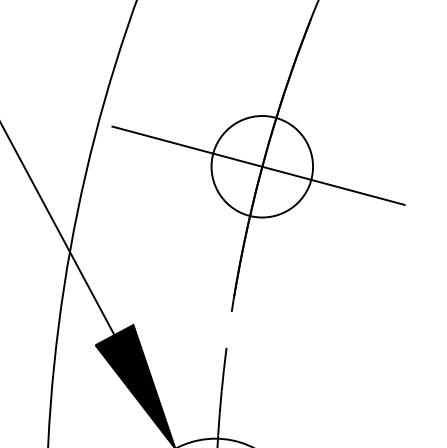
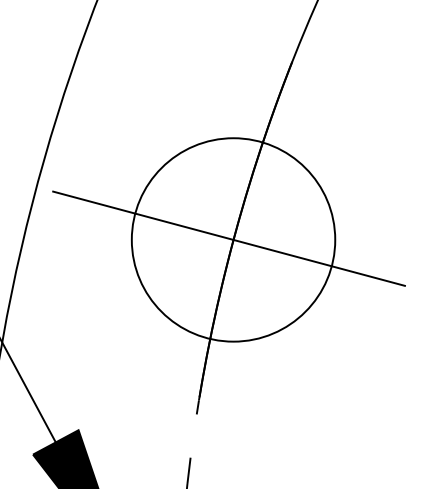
circle: (261, 166) -> (232, 239), size x1.67

